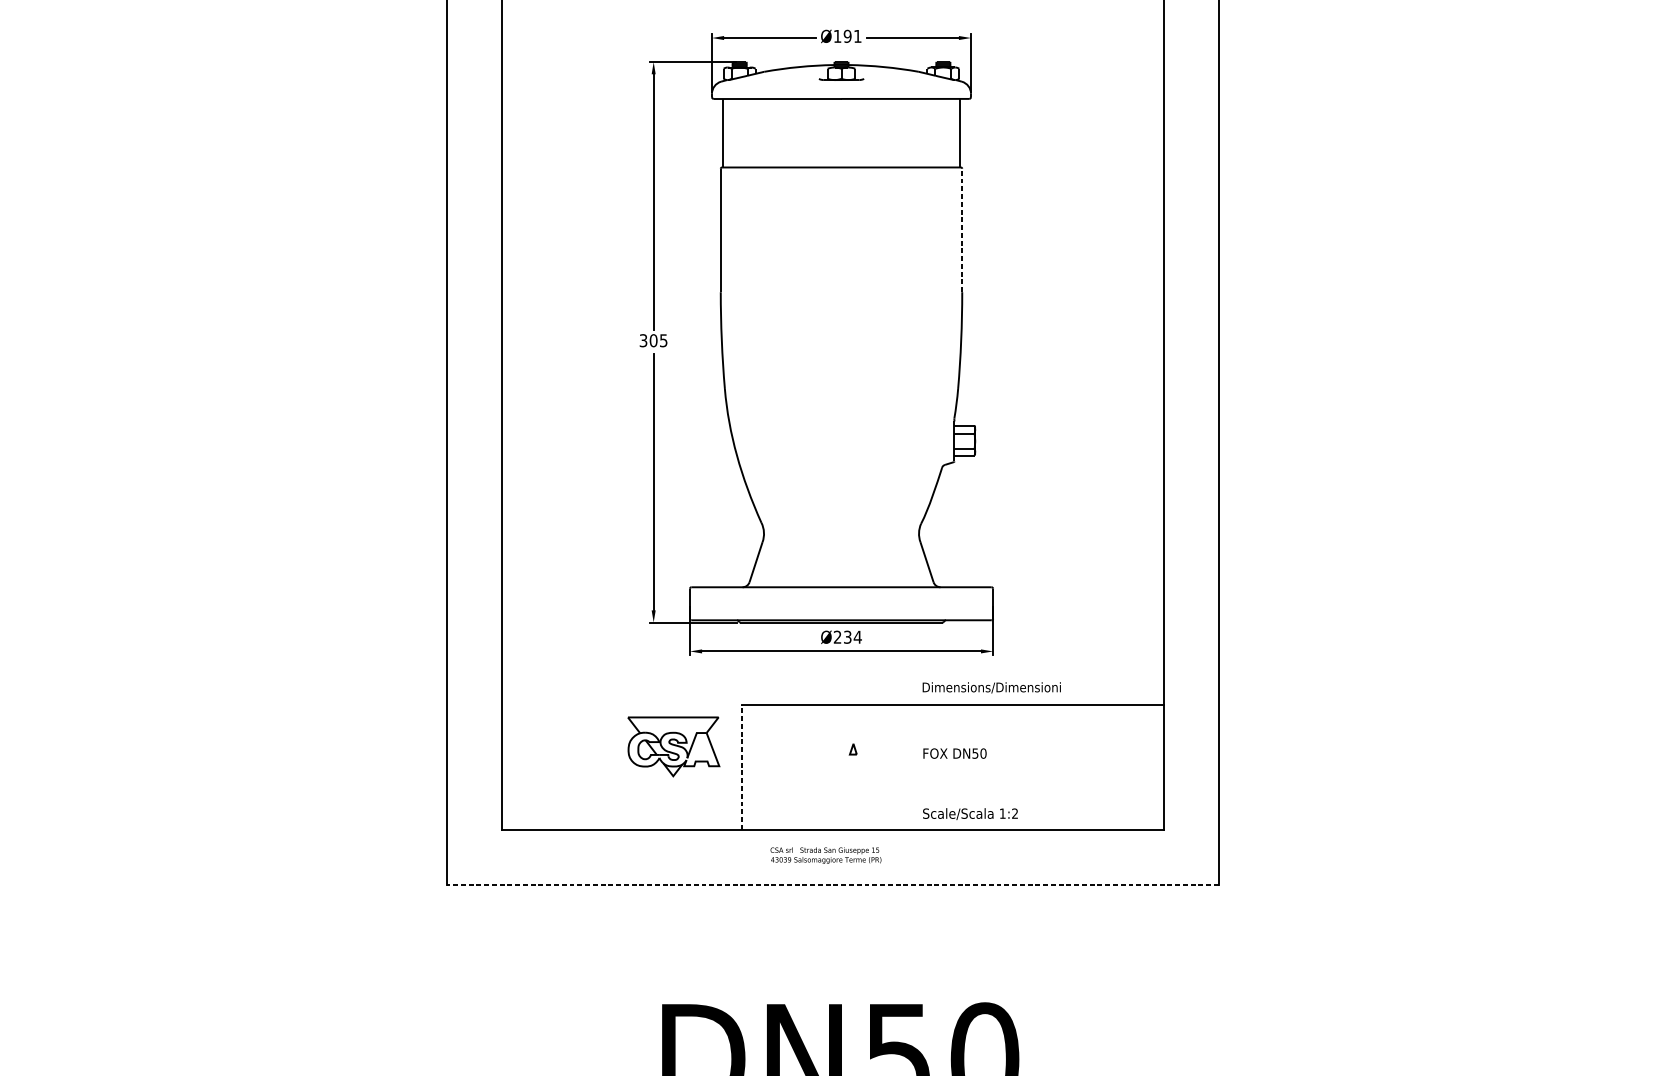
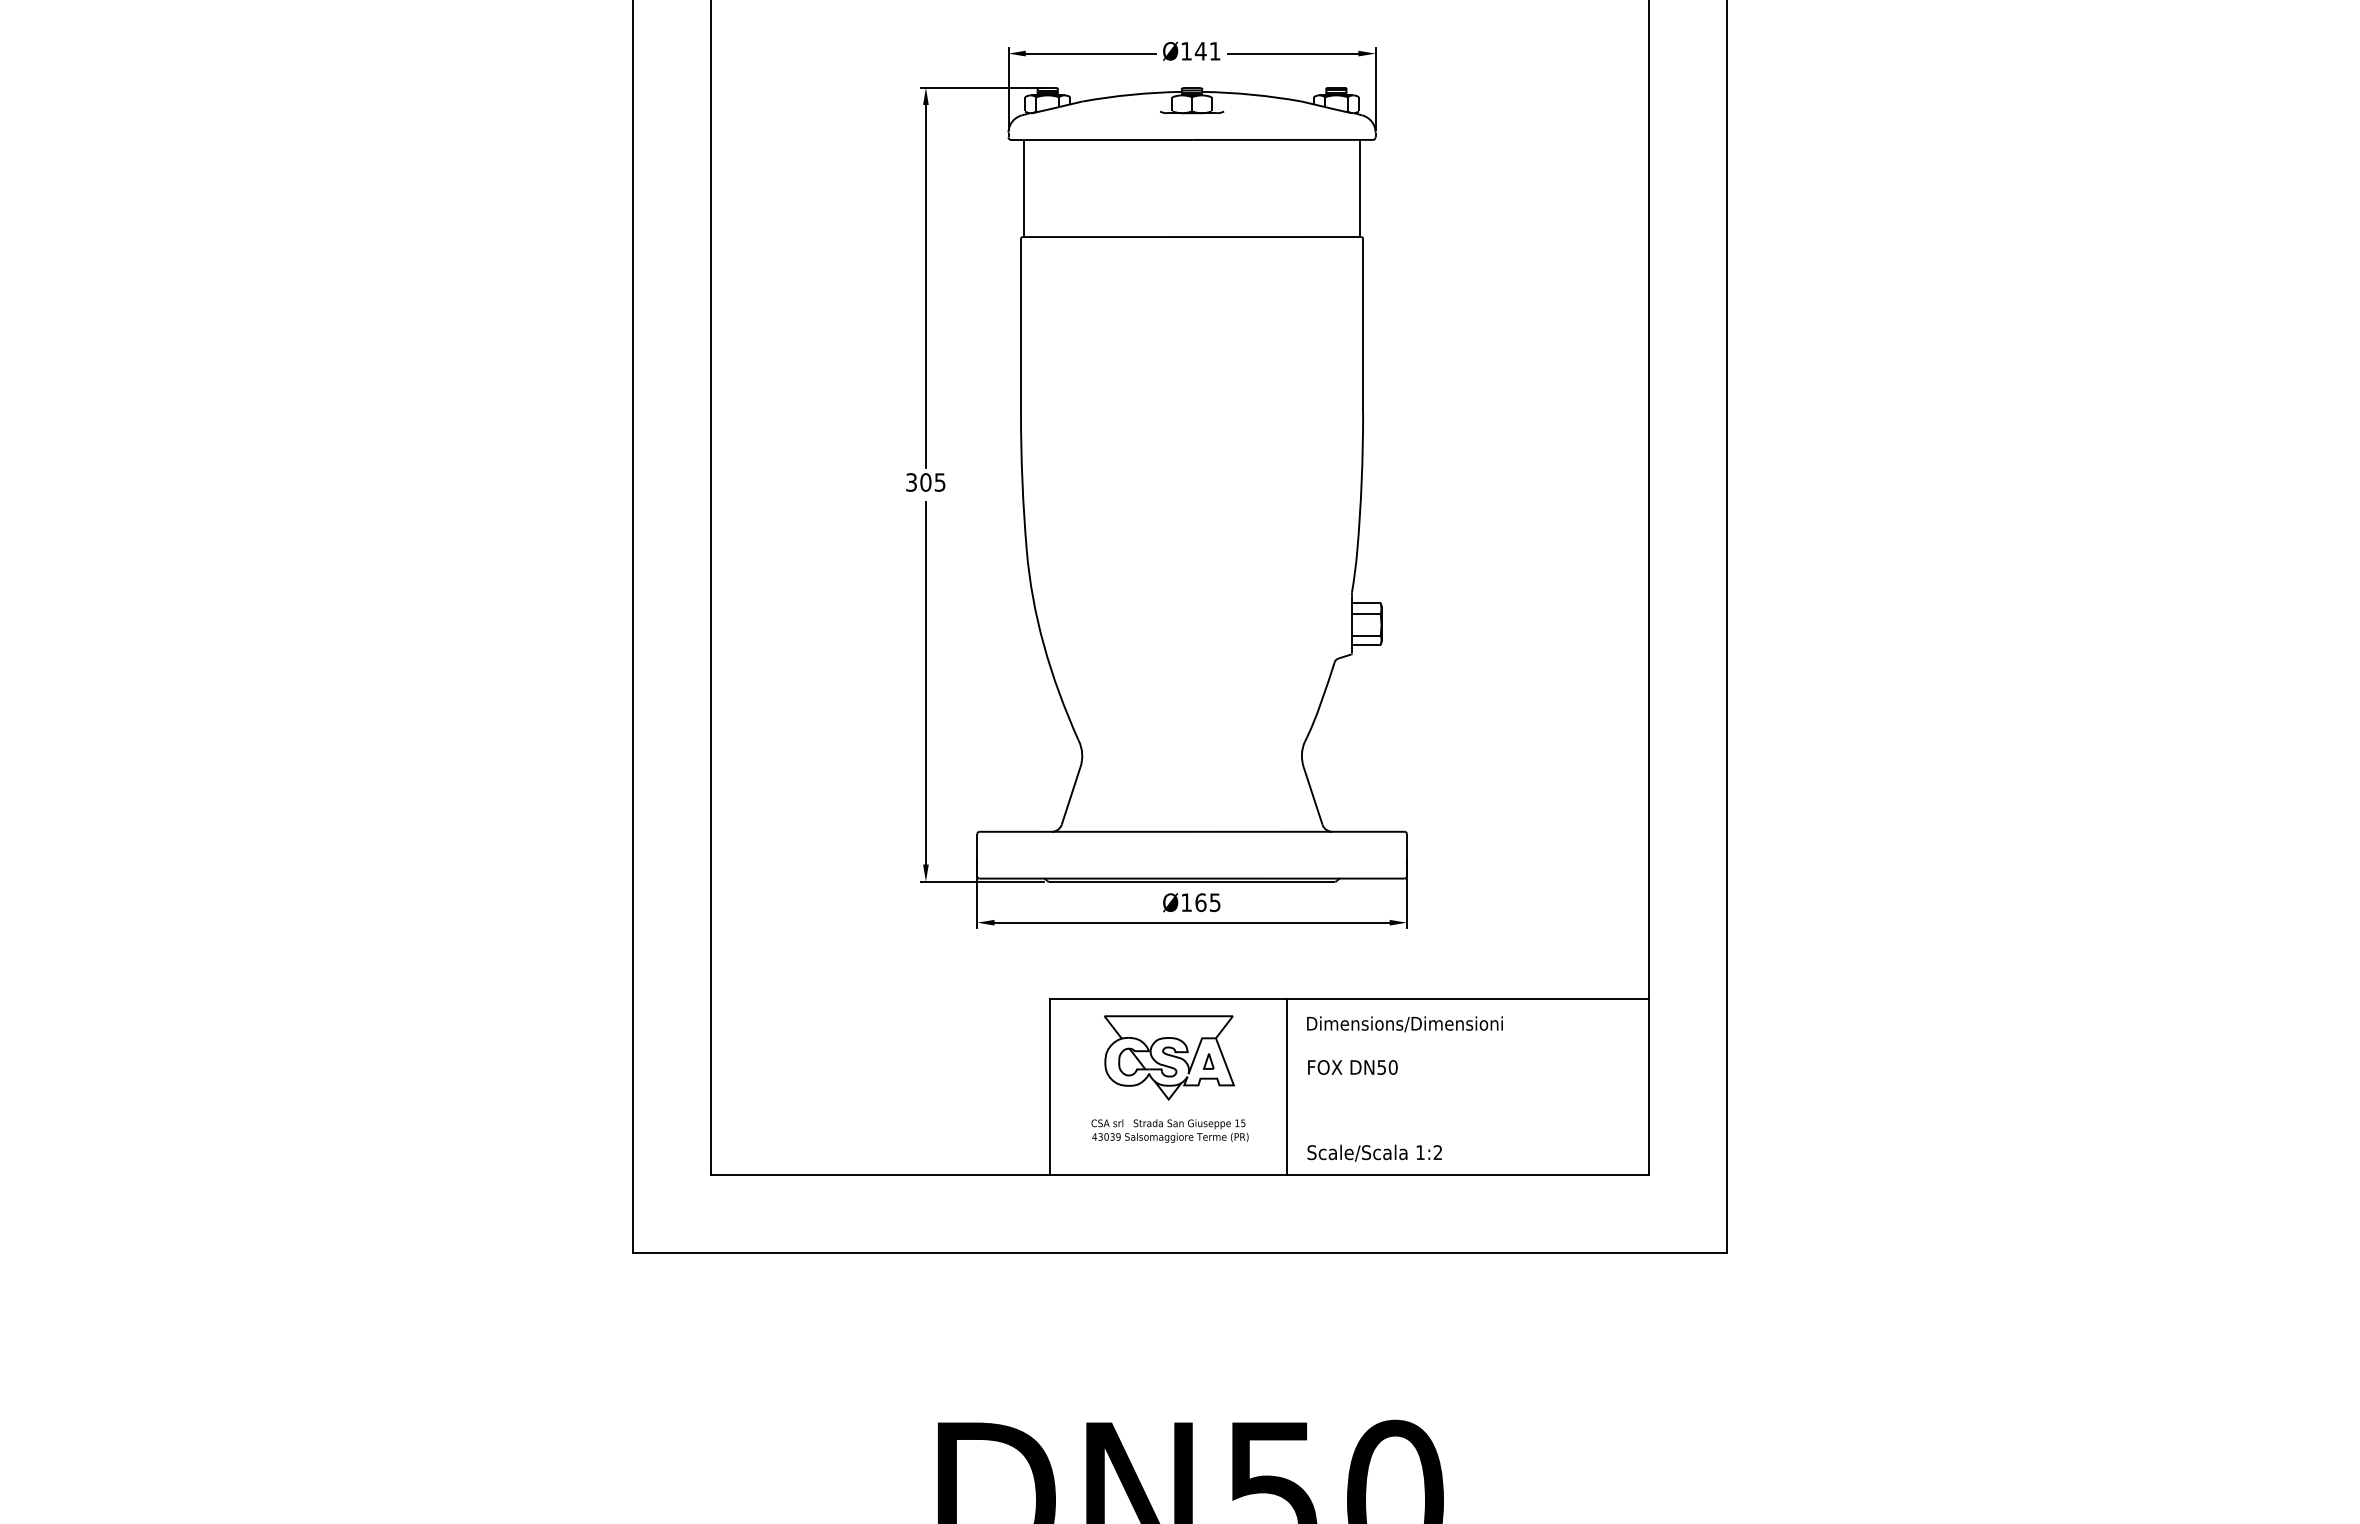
text: (847, 36) -> (1200, 51), Ø191 -> Ø141
line: (962, 229) -> (1363, 325), dashed -> solid
text: (848, 637) -> (1201, 902), Ø234 -> Ø165
text: (991, 687) -> (1404, 1024), moved
part: (673, 746) -> (1169, 1057), moved
line: (741, 767) -> (1050, 1086), dashed -> solid
line: (908, 767) -> (1287, 1087), added
text: (825, 855) -> (1169, 1130), moved
line: (832, 884) -> (1179, 1253), dashed -> solid

